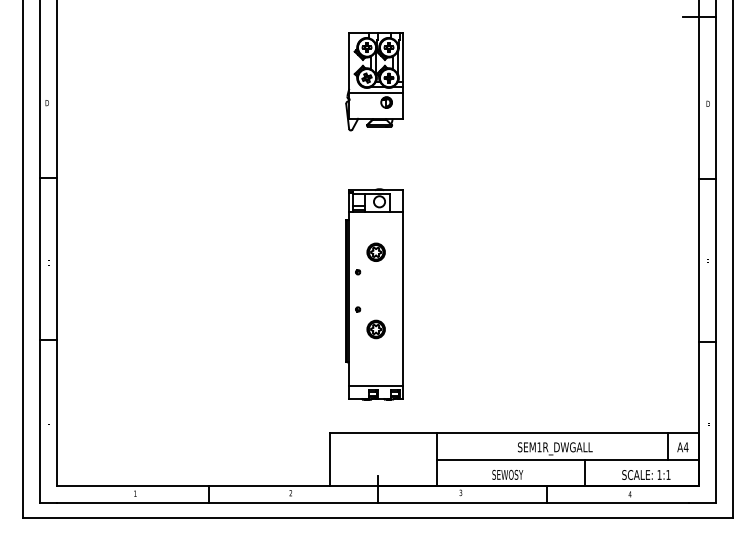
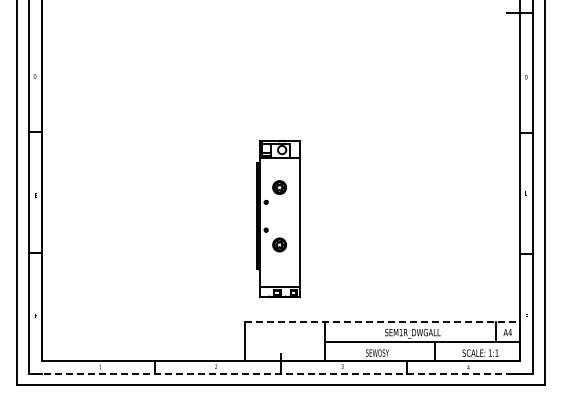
part: (374, 81) -> (278, 60), removed
line: (514, 433) -> (382, 322), solid -> dashed
line: (371, 502) -> (276, 373), solid -> dashed

